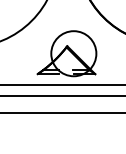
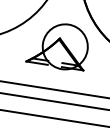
part: (66, 53) -> (58, 45), moved

